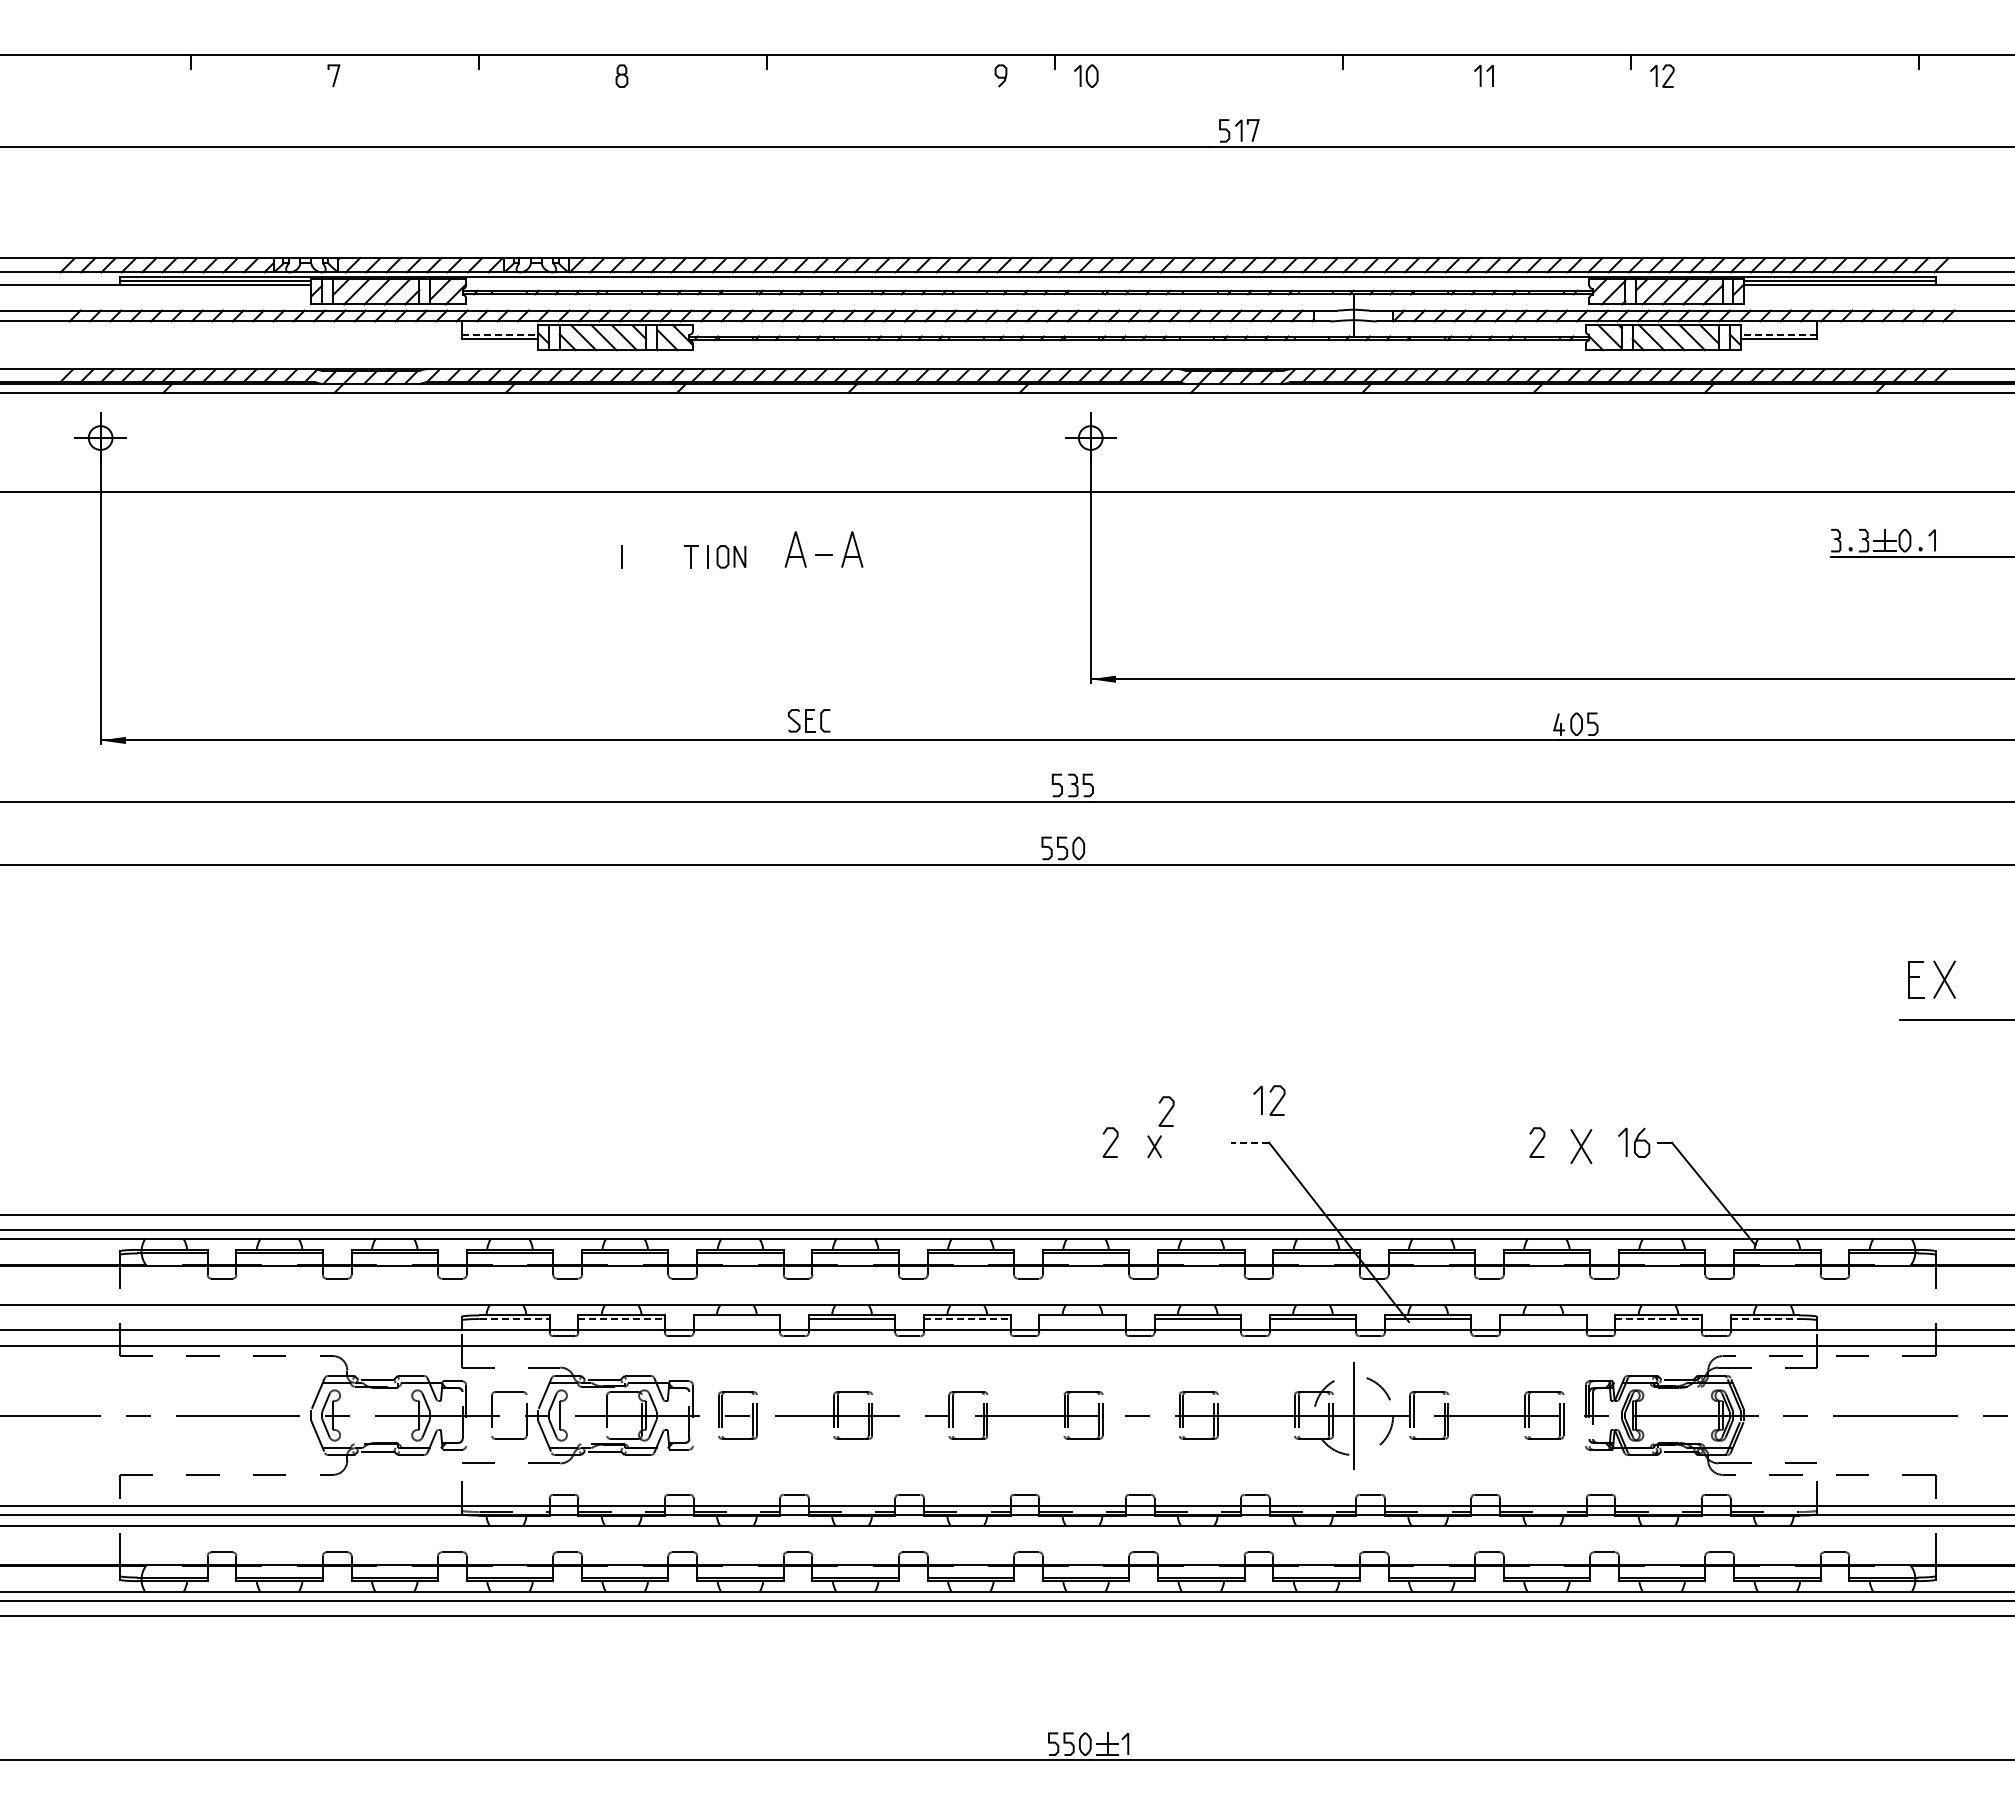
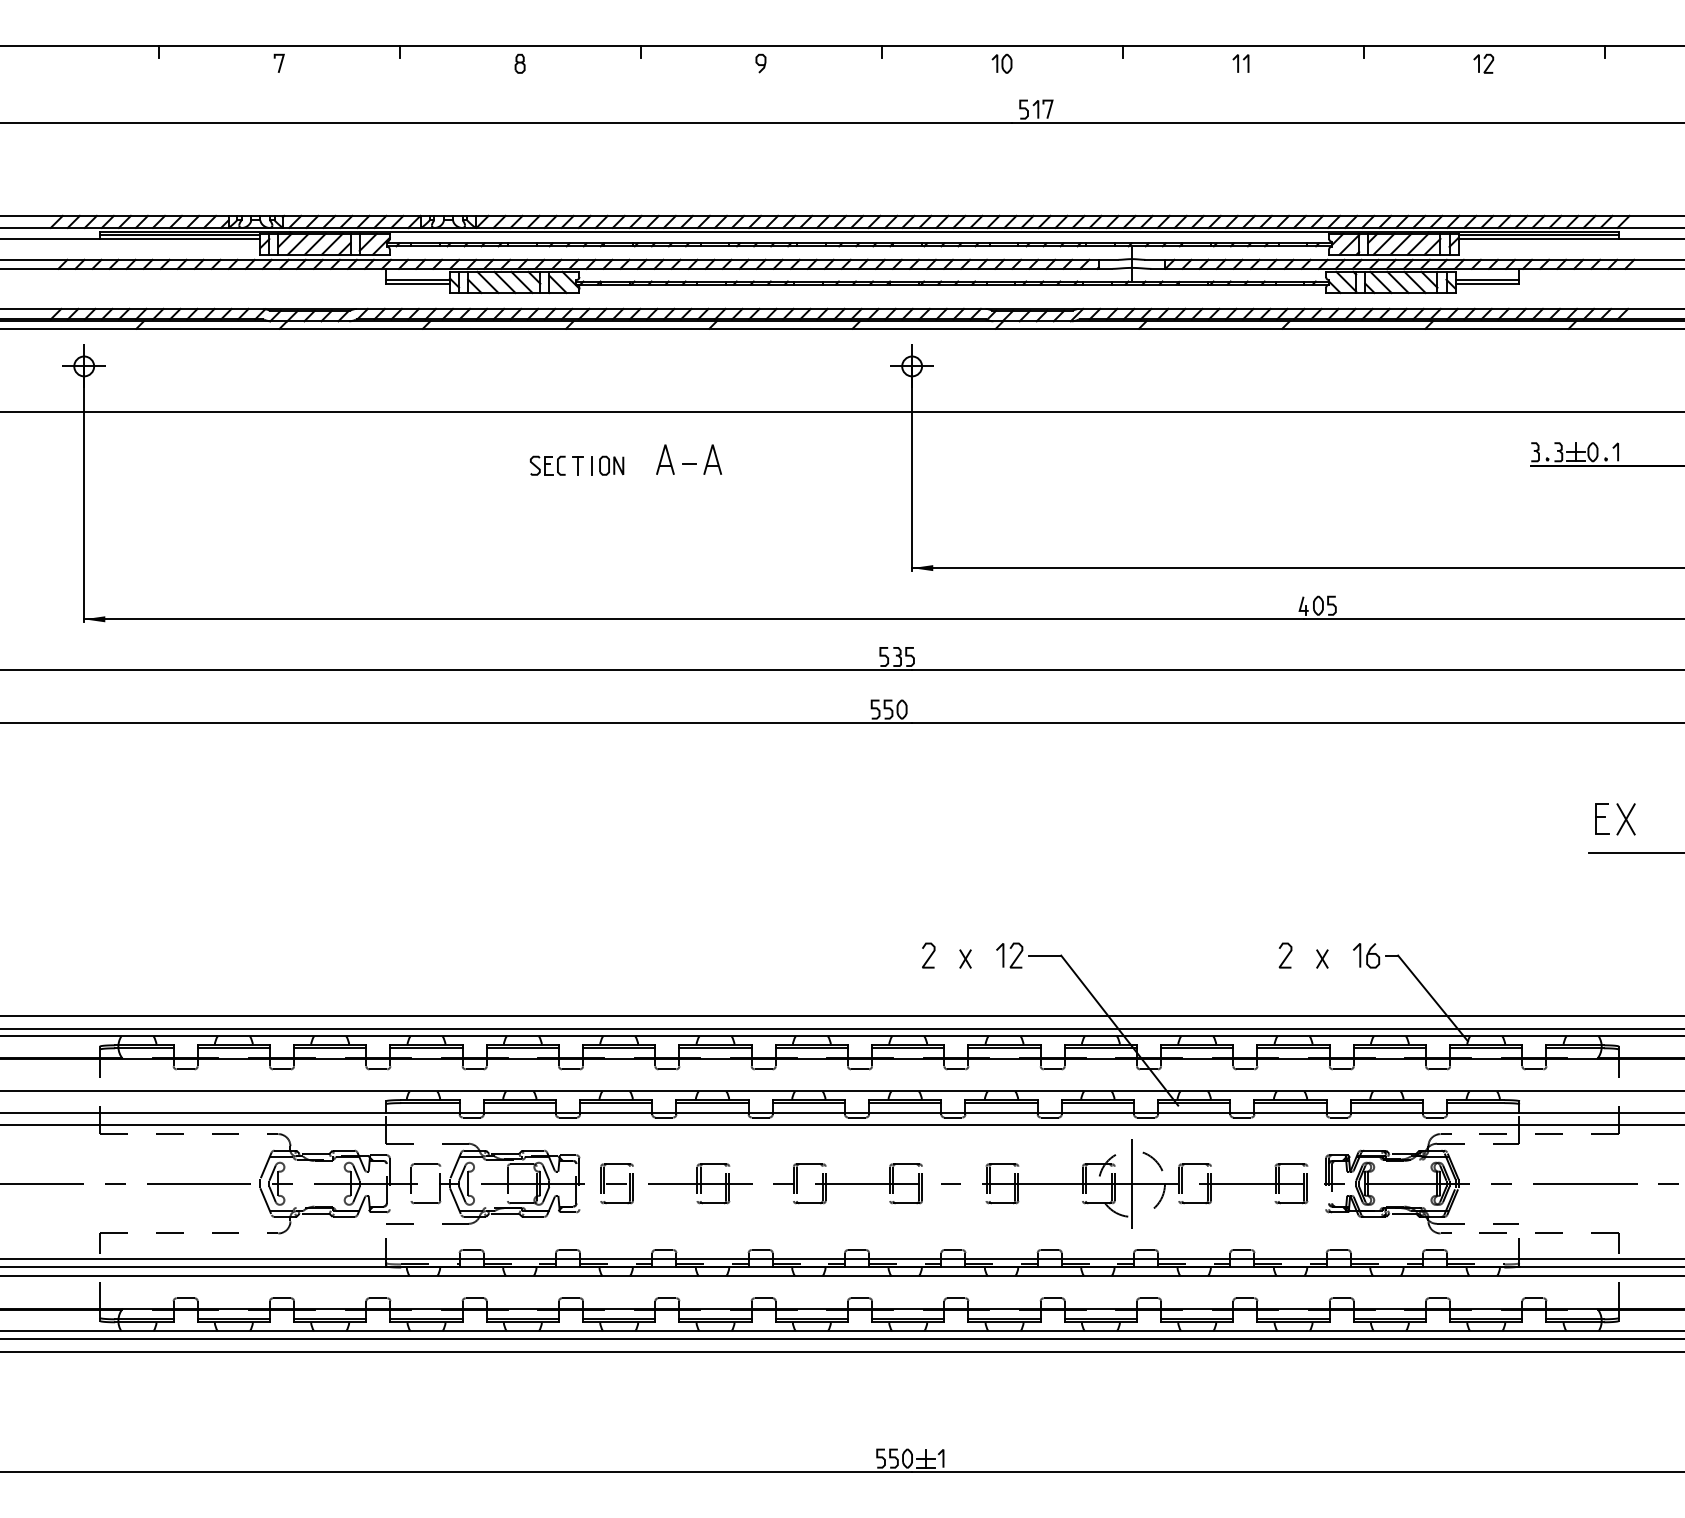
part: (1086, 75) -> (1002, 63), moved
part: (1662, 75) -> (1483, 63), moved
curve: (1000, 76) -> (760, 64), moved
line: (500, 334) -> (418, 279), dashed -> solid
line: (1778, 334) -> (1487, 279), dashed -> solid
line: (621, 556) -> (519, 465), removed
part: (808, 720) -> (547, 465), moved
part: (1262, 1100) -> (1003, 955), moved
curve: (1167, 1112) -> (976, 930), removed
line: (1249, 1142) -> (1044, 955), dashed -> solid
part: (1581, 1146) -> (1322, 958), size x0.62
line: (514, 1319) -> (430, 1103), dashed -> solid
line: (622, 1319) -> (520, 1103), dashed -> solid
line: (736, 1319) -> (615, 1103), added
line: (967, 1319) -> (809, 1103), dashed -> solid
line: (1082, 1319) -> (905, 1103), added
line: (1543, 1319) -> (1290, 1103), added
line: (1659, 1319) -> (1387, 1103), dashed -> solid
line: (1765, 1319) -> (1476, 1103), dashed -> solid

